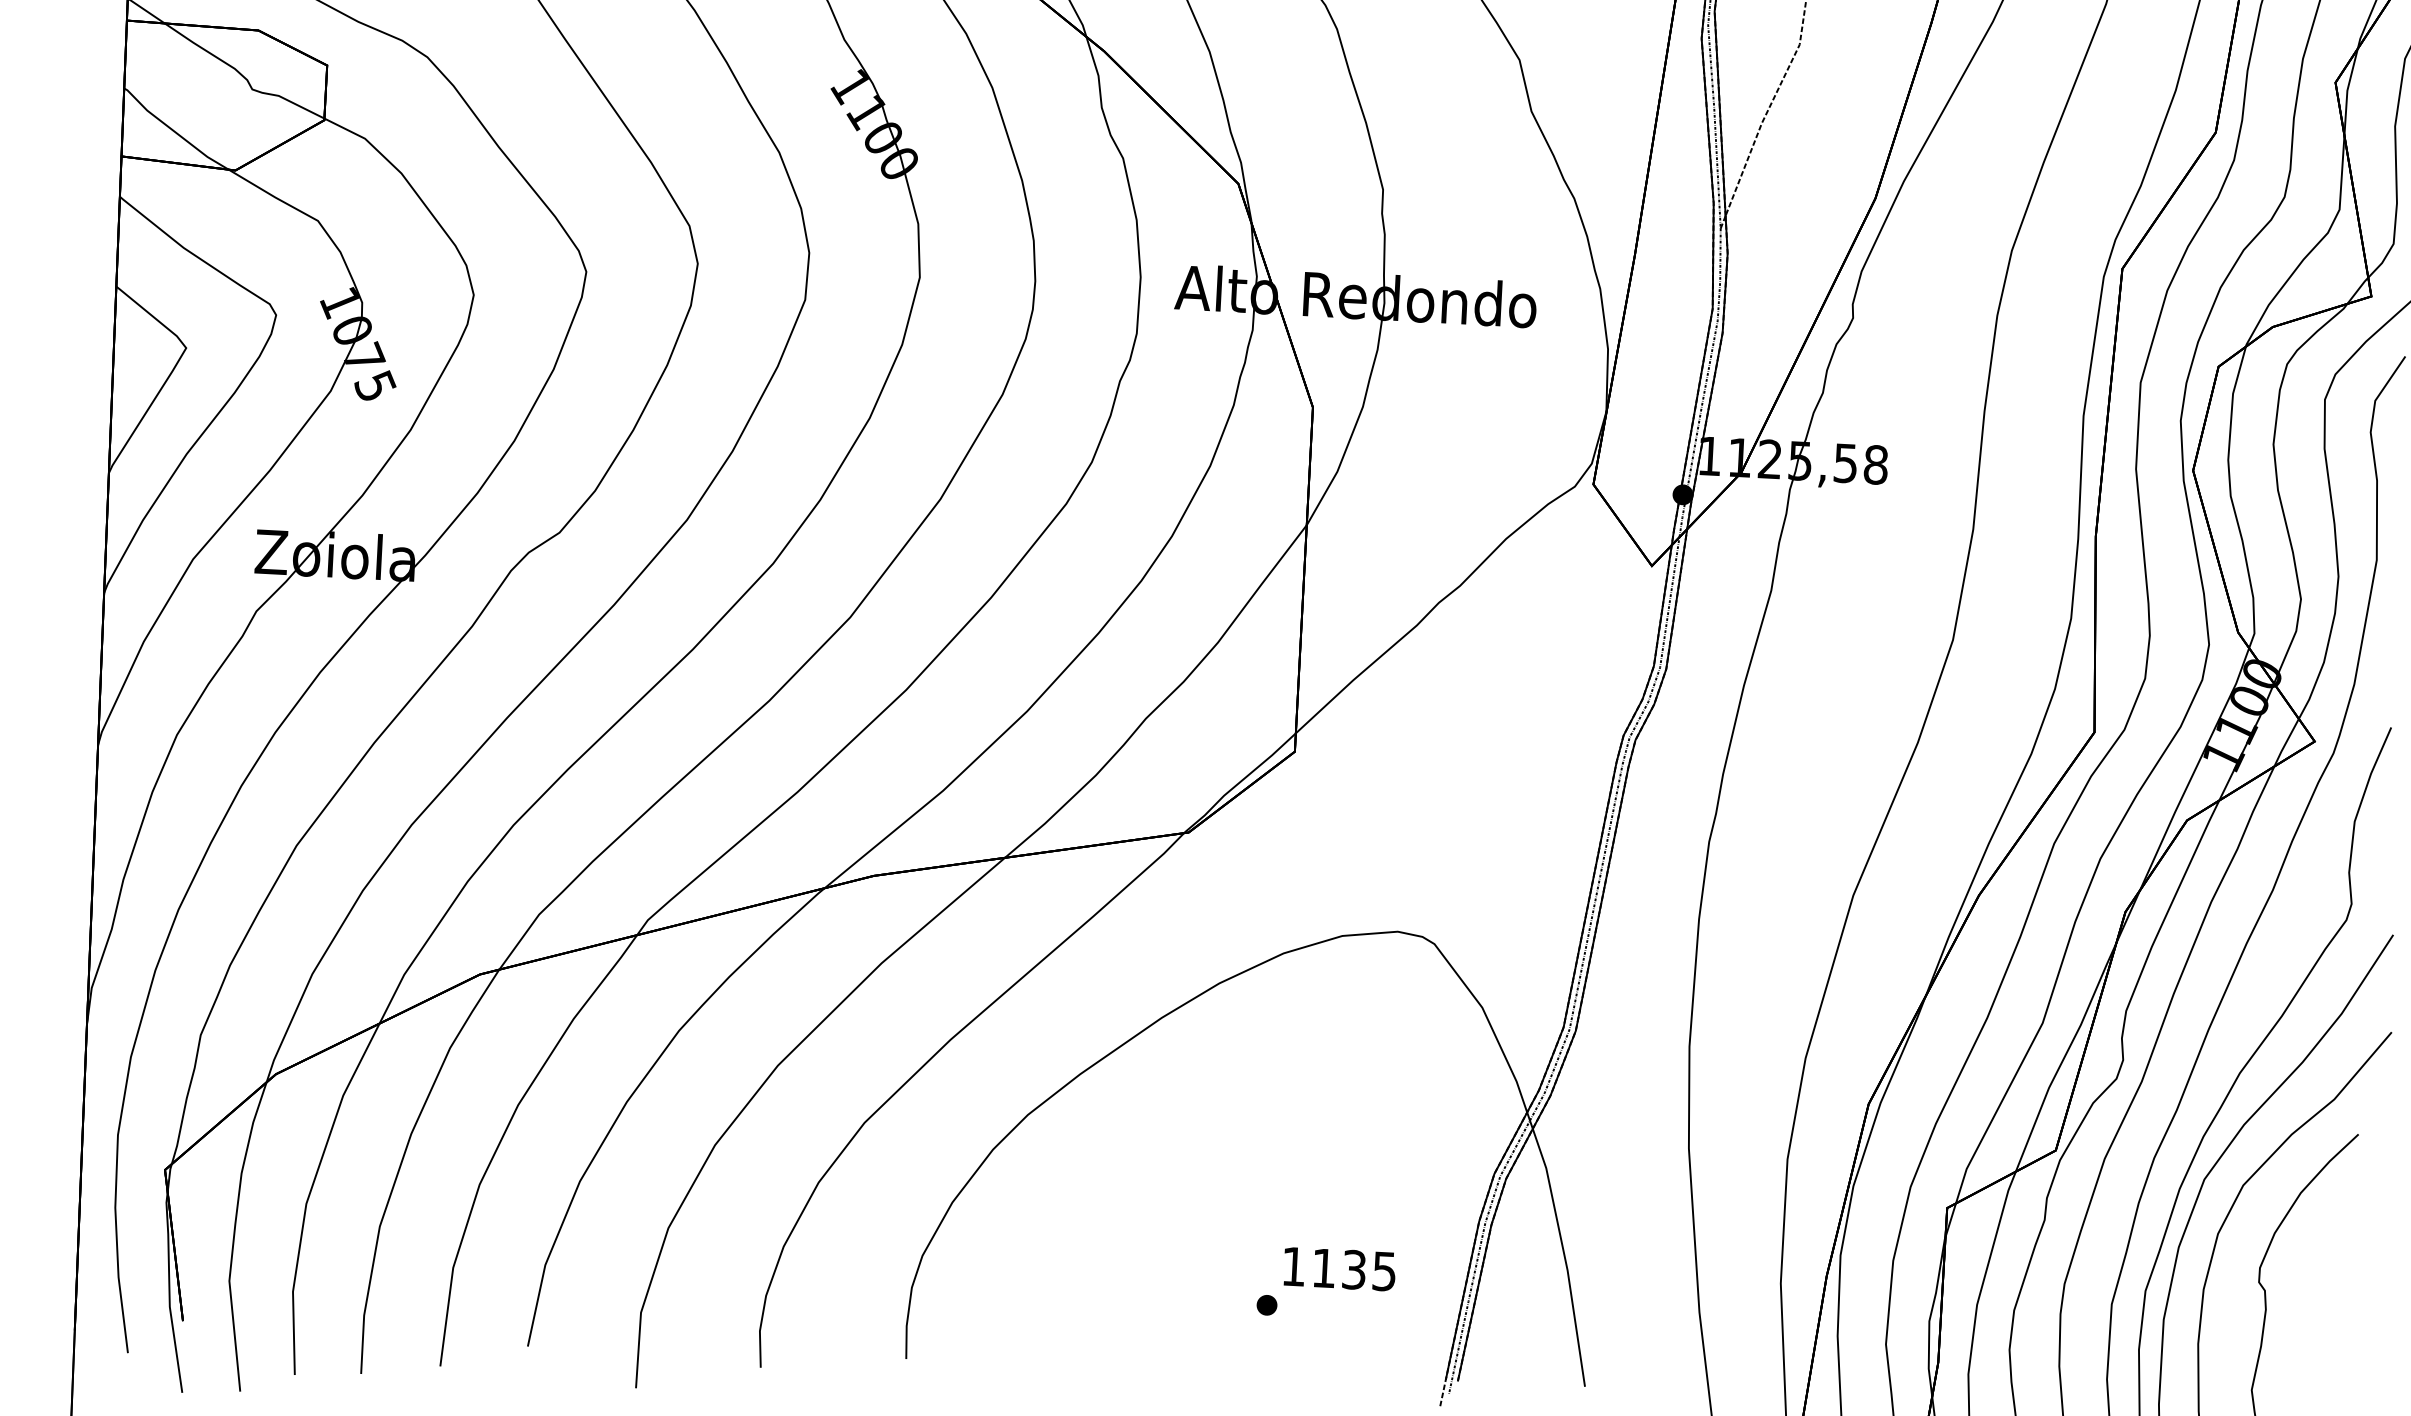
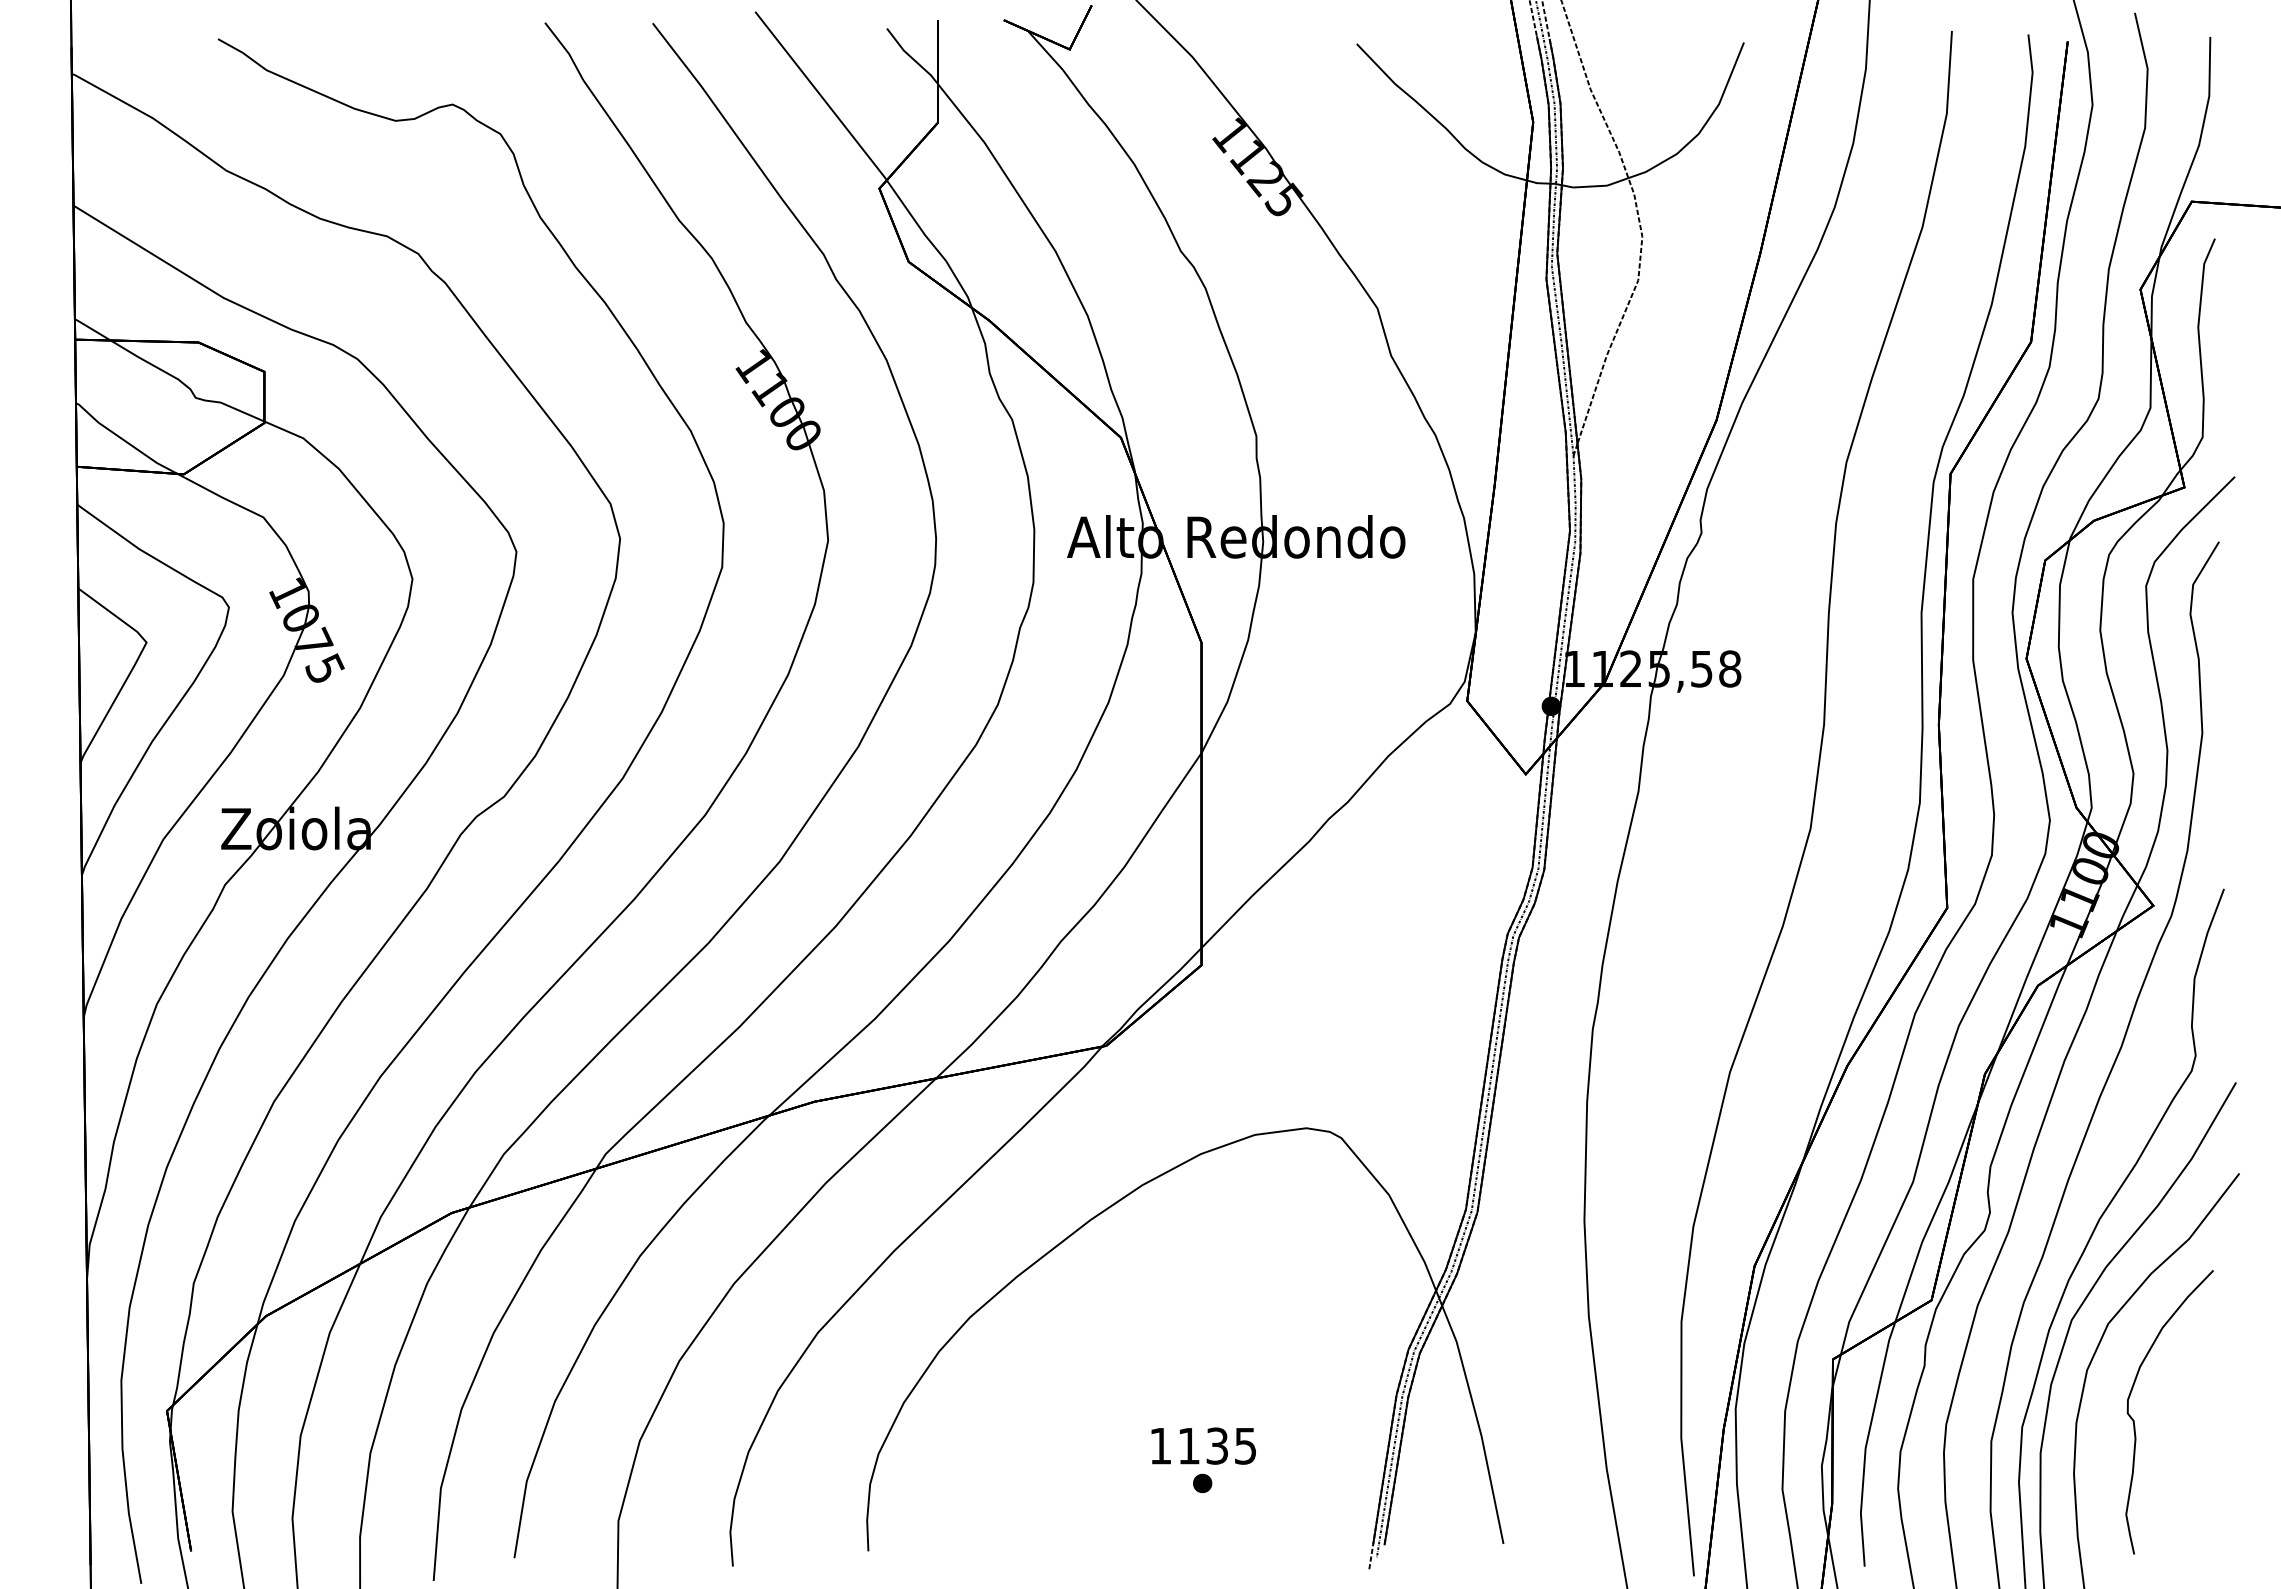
text: (1339, 1268) -> (1203, 1445), moved

